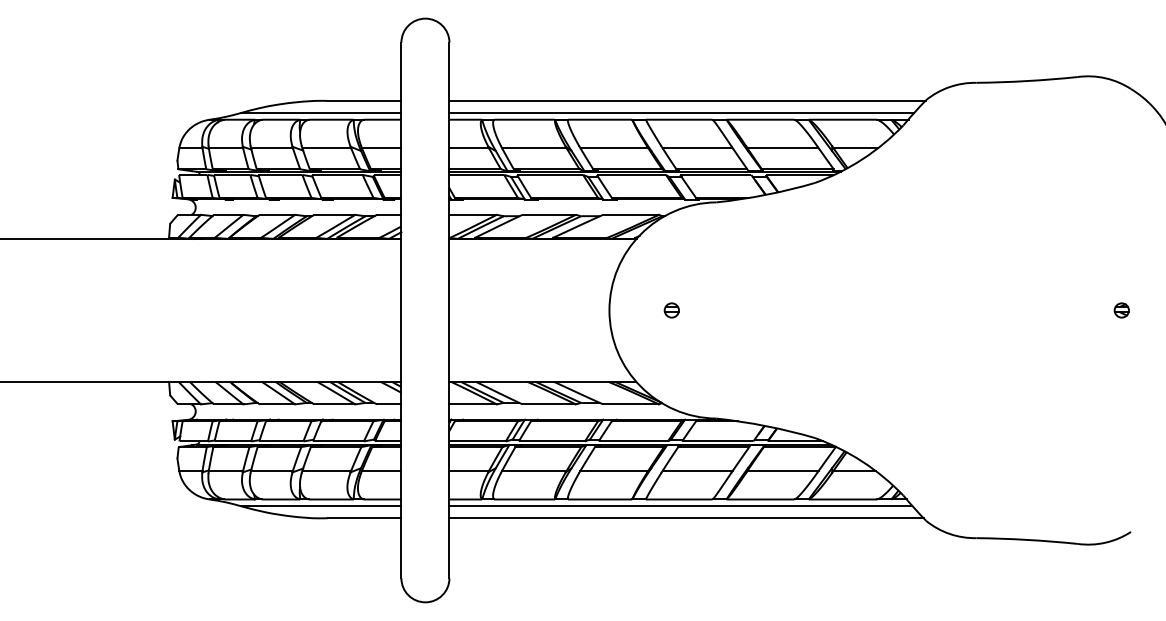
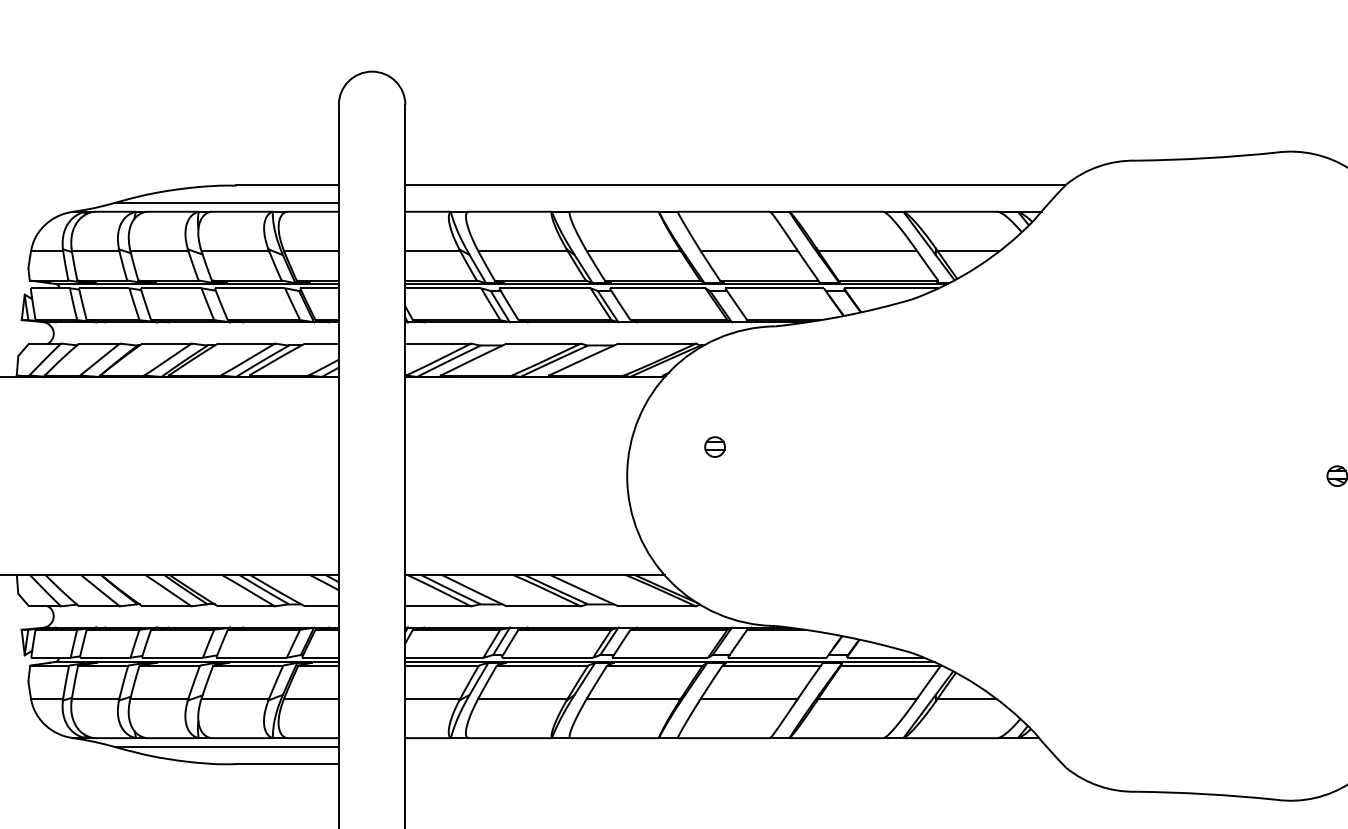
line: (681, 113) -> (727, 203), removed
part: (671, 310) -> (714, 447), moved
line: (680, 506) -> (725, 747), removed
line: (686, 518) -> (733, 764), removed

